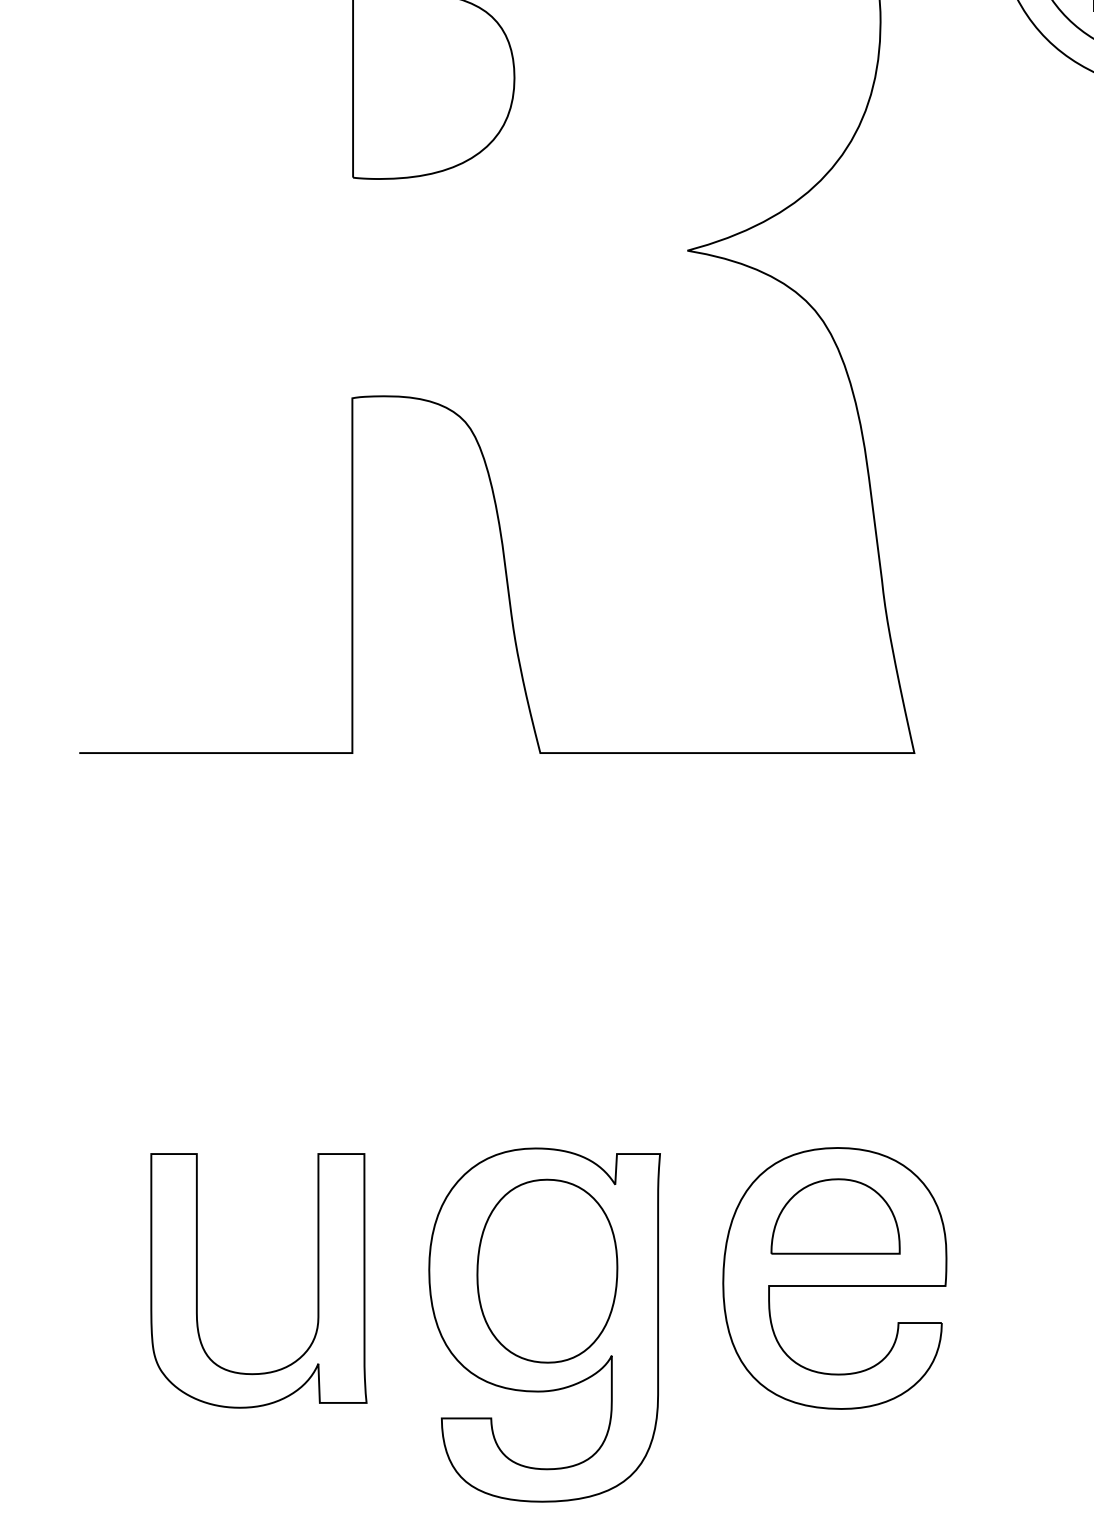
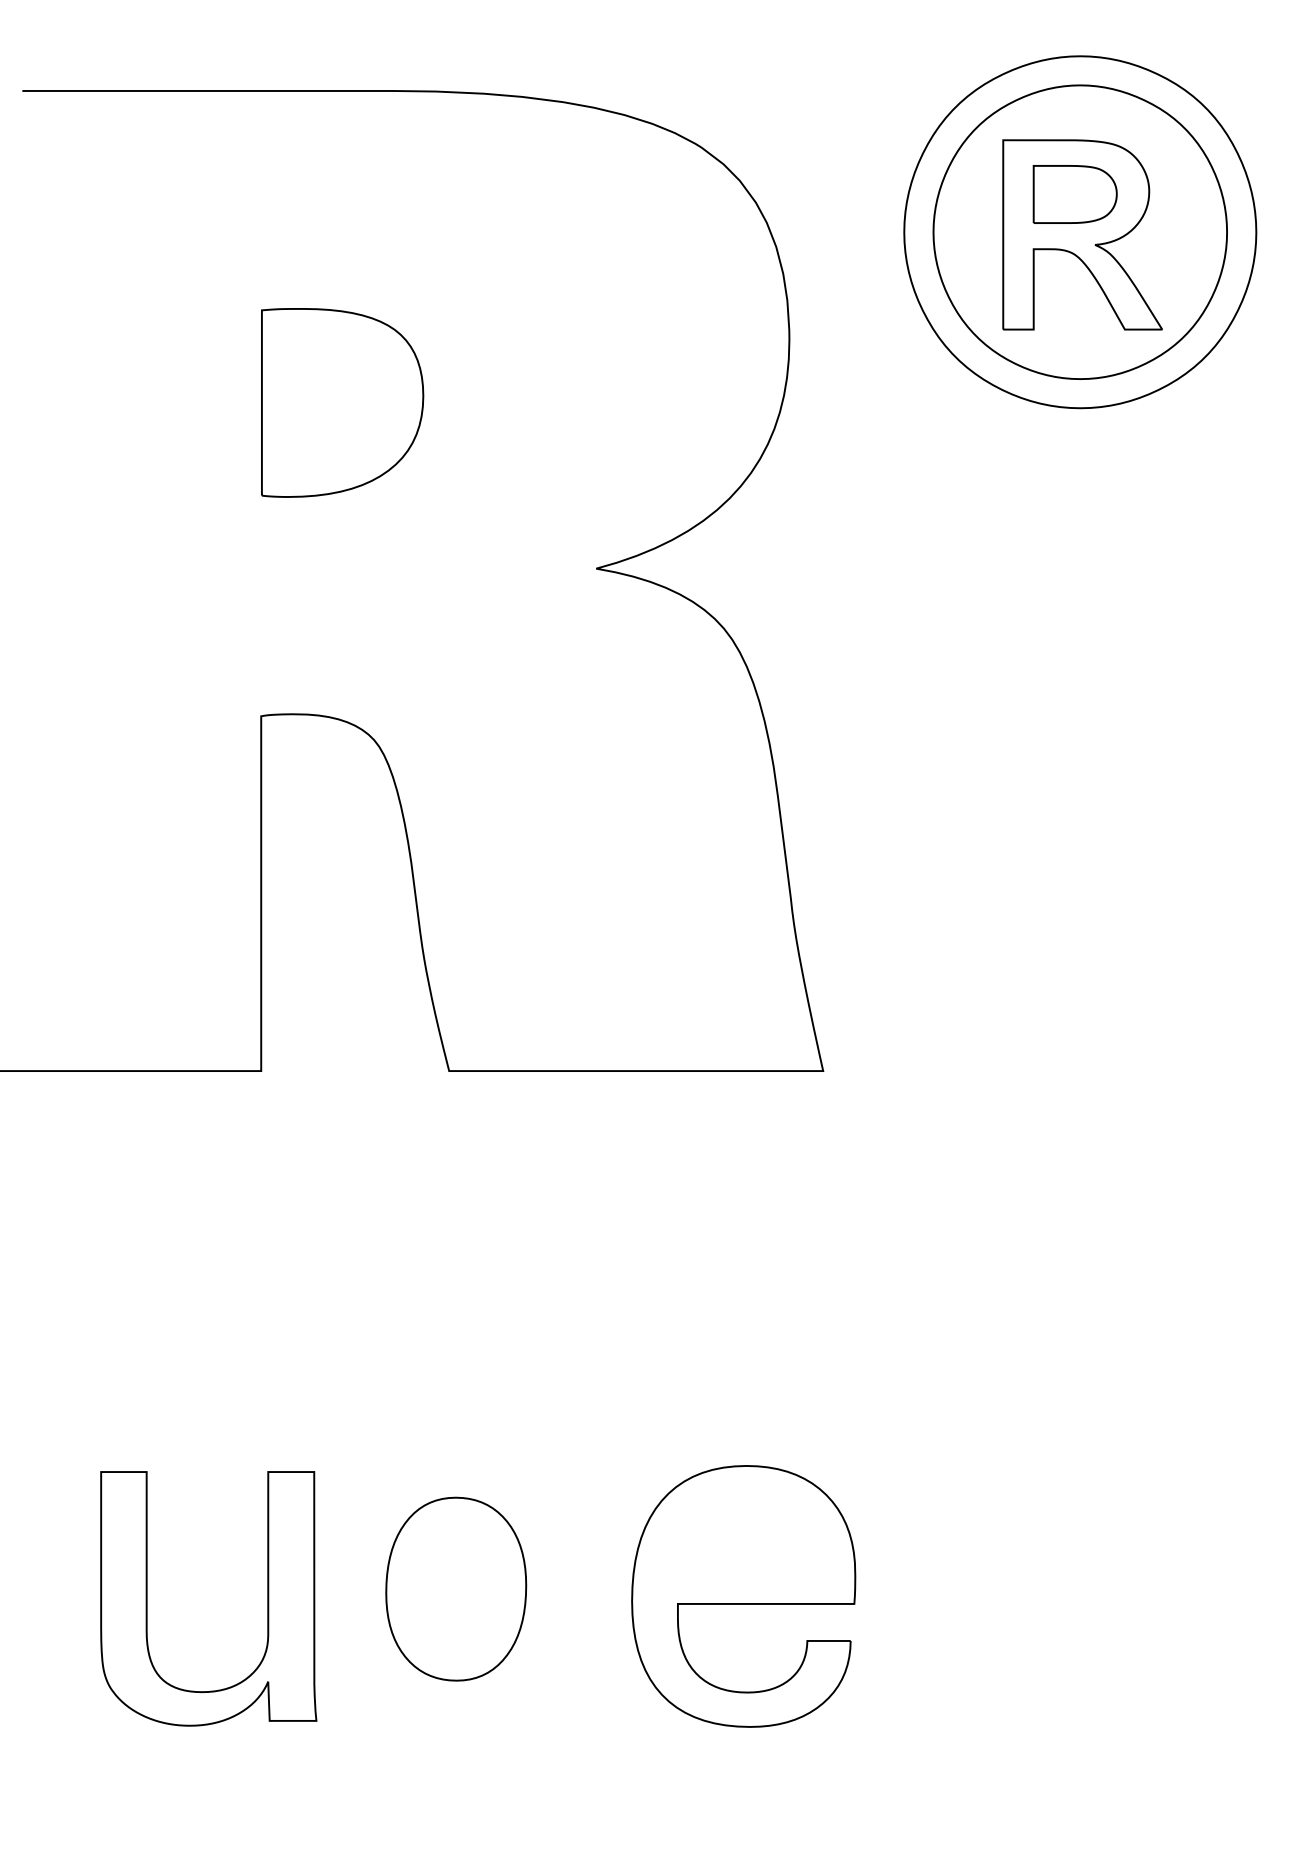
part: (835, 1216) -> (744, 1534), removed
part: (317, 1280) -> (267, 1598), moved
part: (544, 1324) -> (453, 1642), removed

